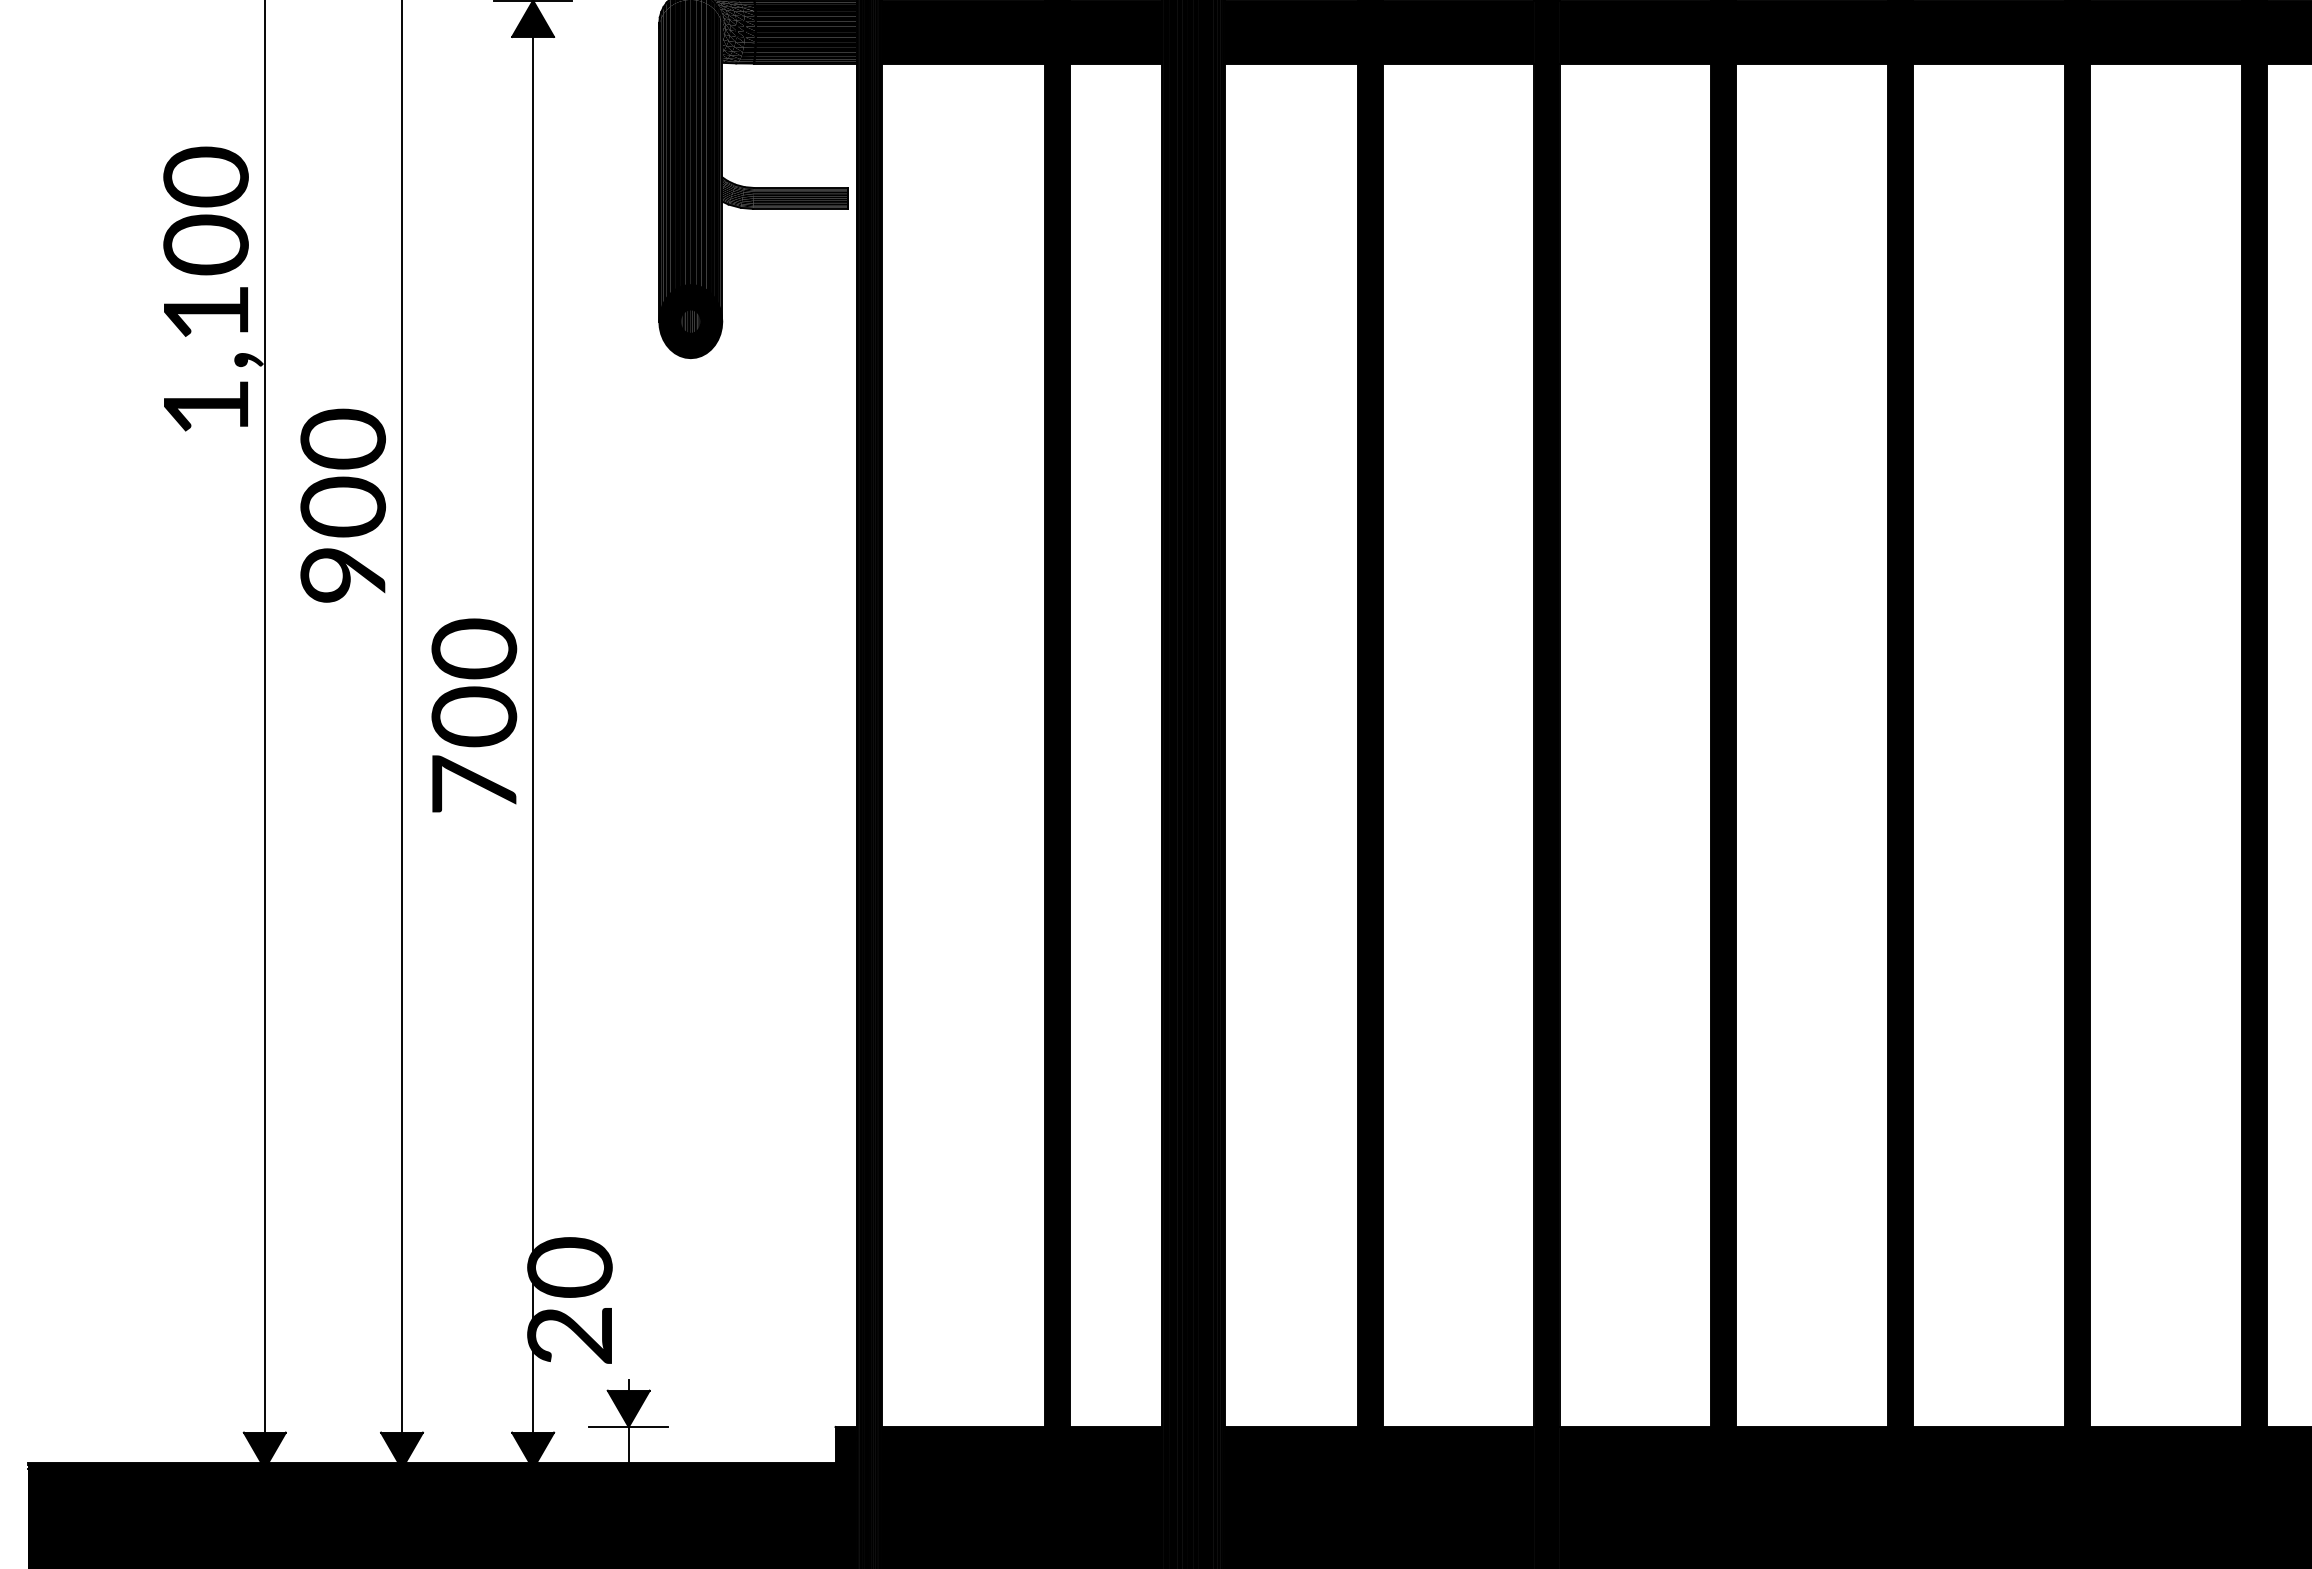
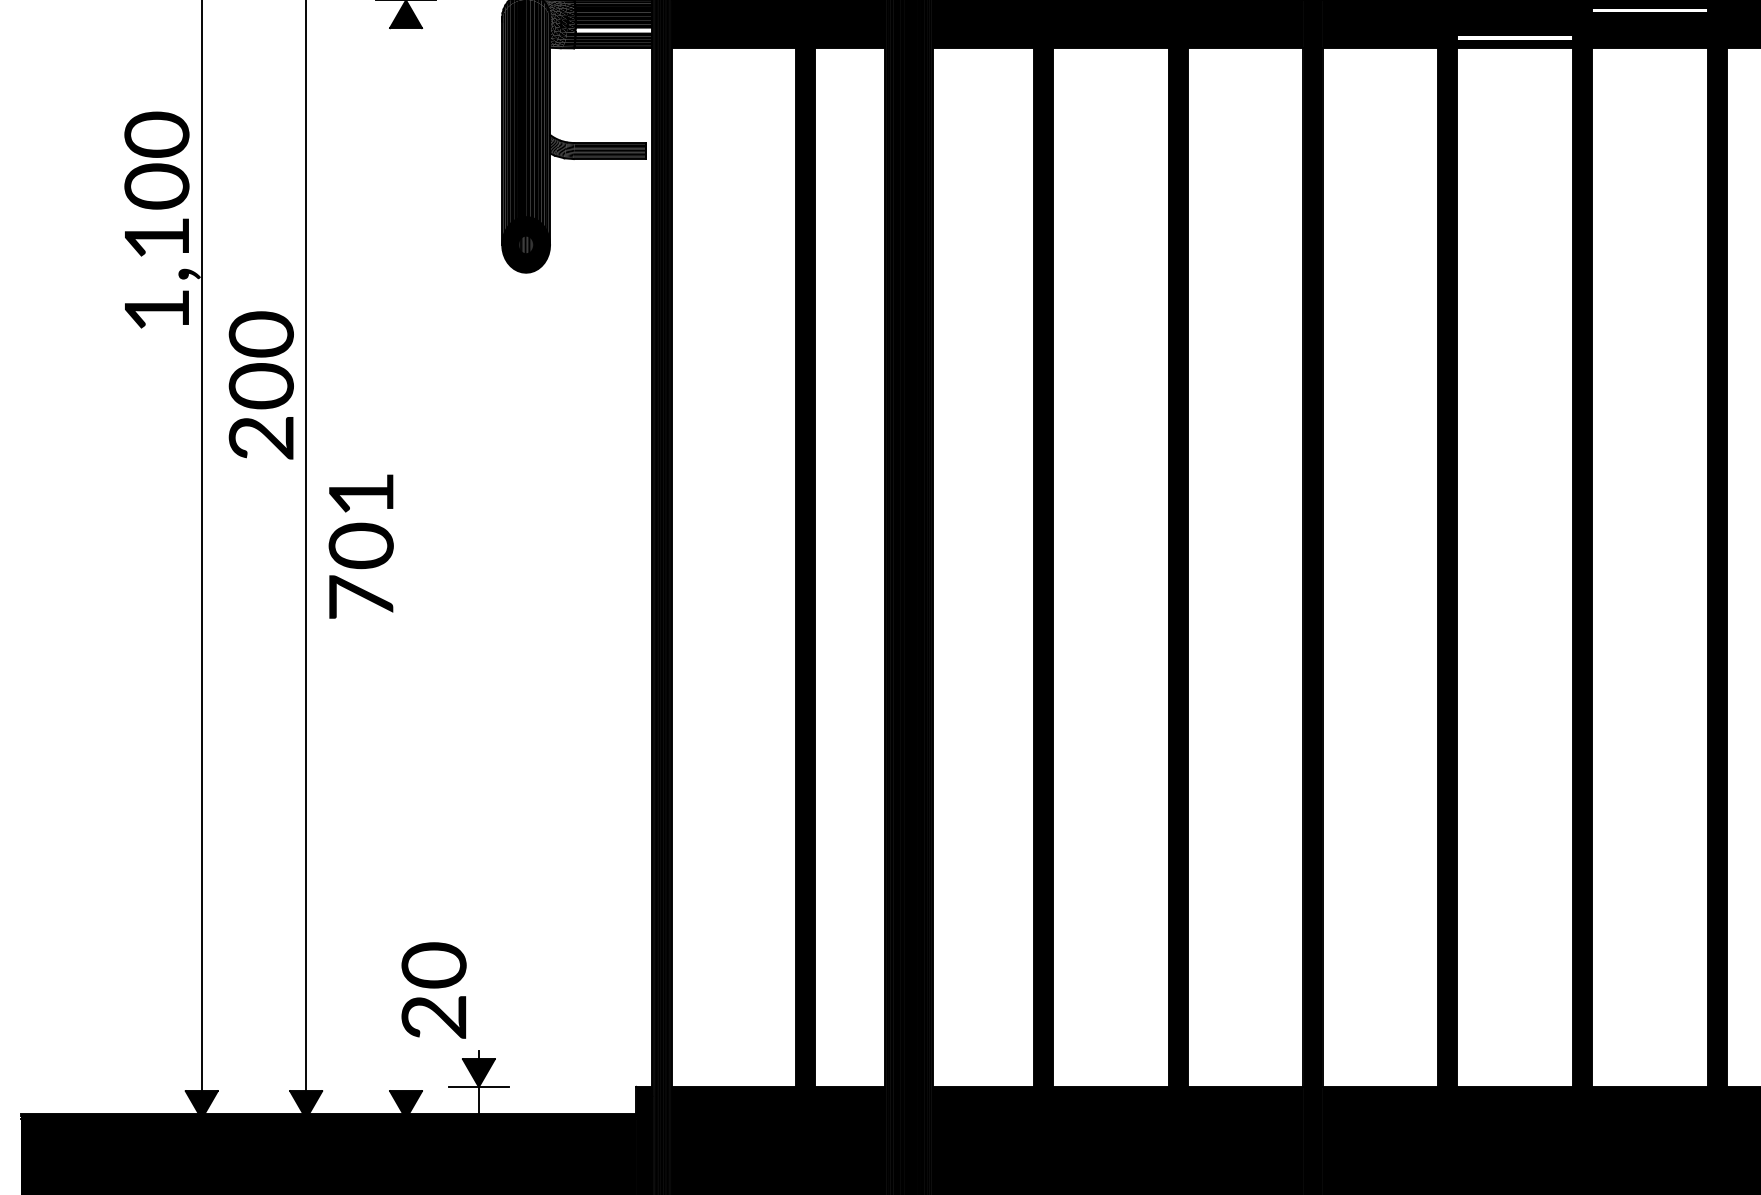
fill: (2165, 13) -> (1649, 10), removed
fill: (805, 39) -> (613, 30), removed
fill: (1988, 49) -> (1514, 37), removed
text: (342, 575) -> (260, 438), 900 -> 200
text: (474, 648) -> (361, 493), 700 -> 701
line: (533, 734) -> (406, 559), removed

